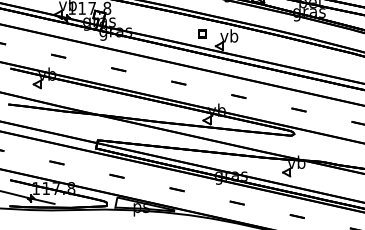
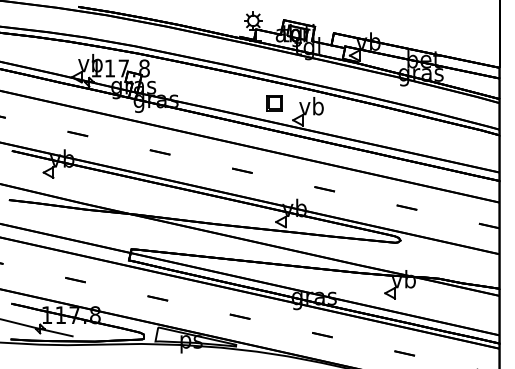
part: (202, 33) -> (274, 103), size x1.4

